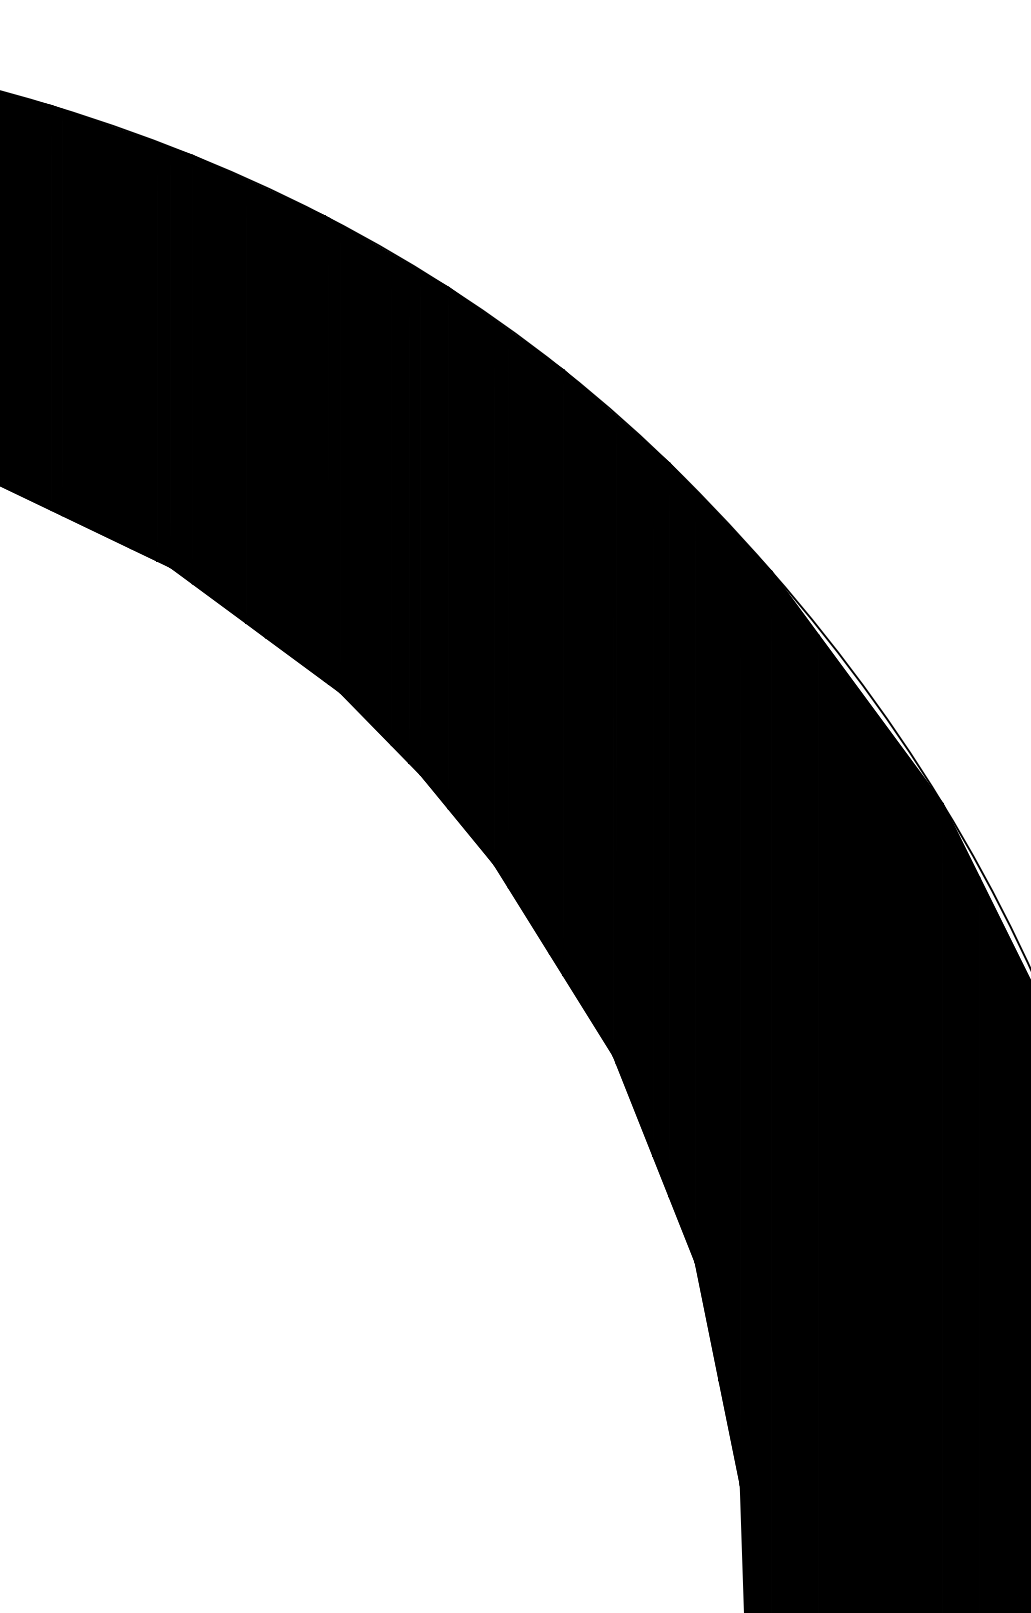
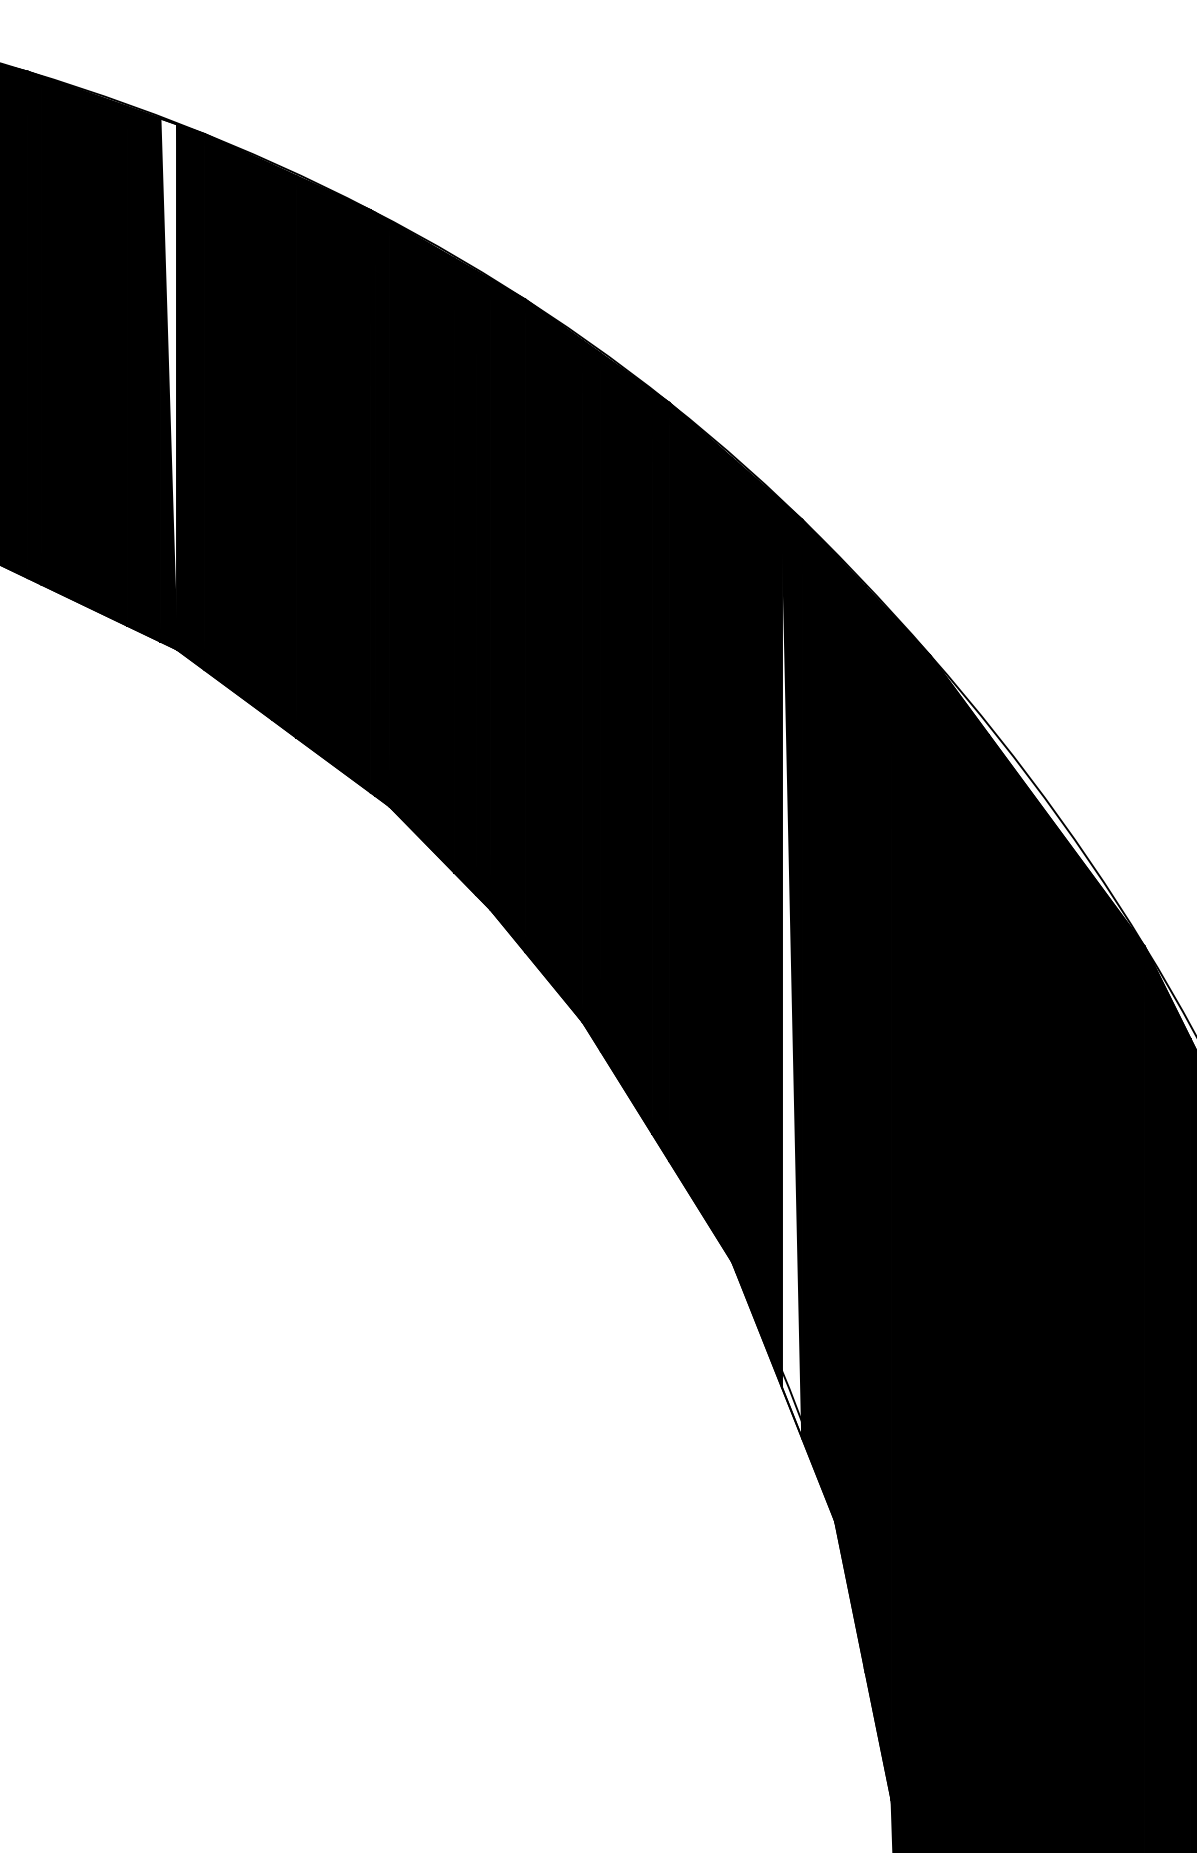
fill: (163, 354) -> (167, 383), removed
fill: (661, 822) -> (792, 969), removed

